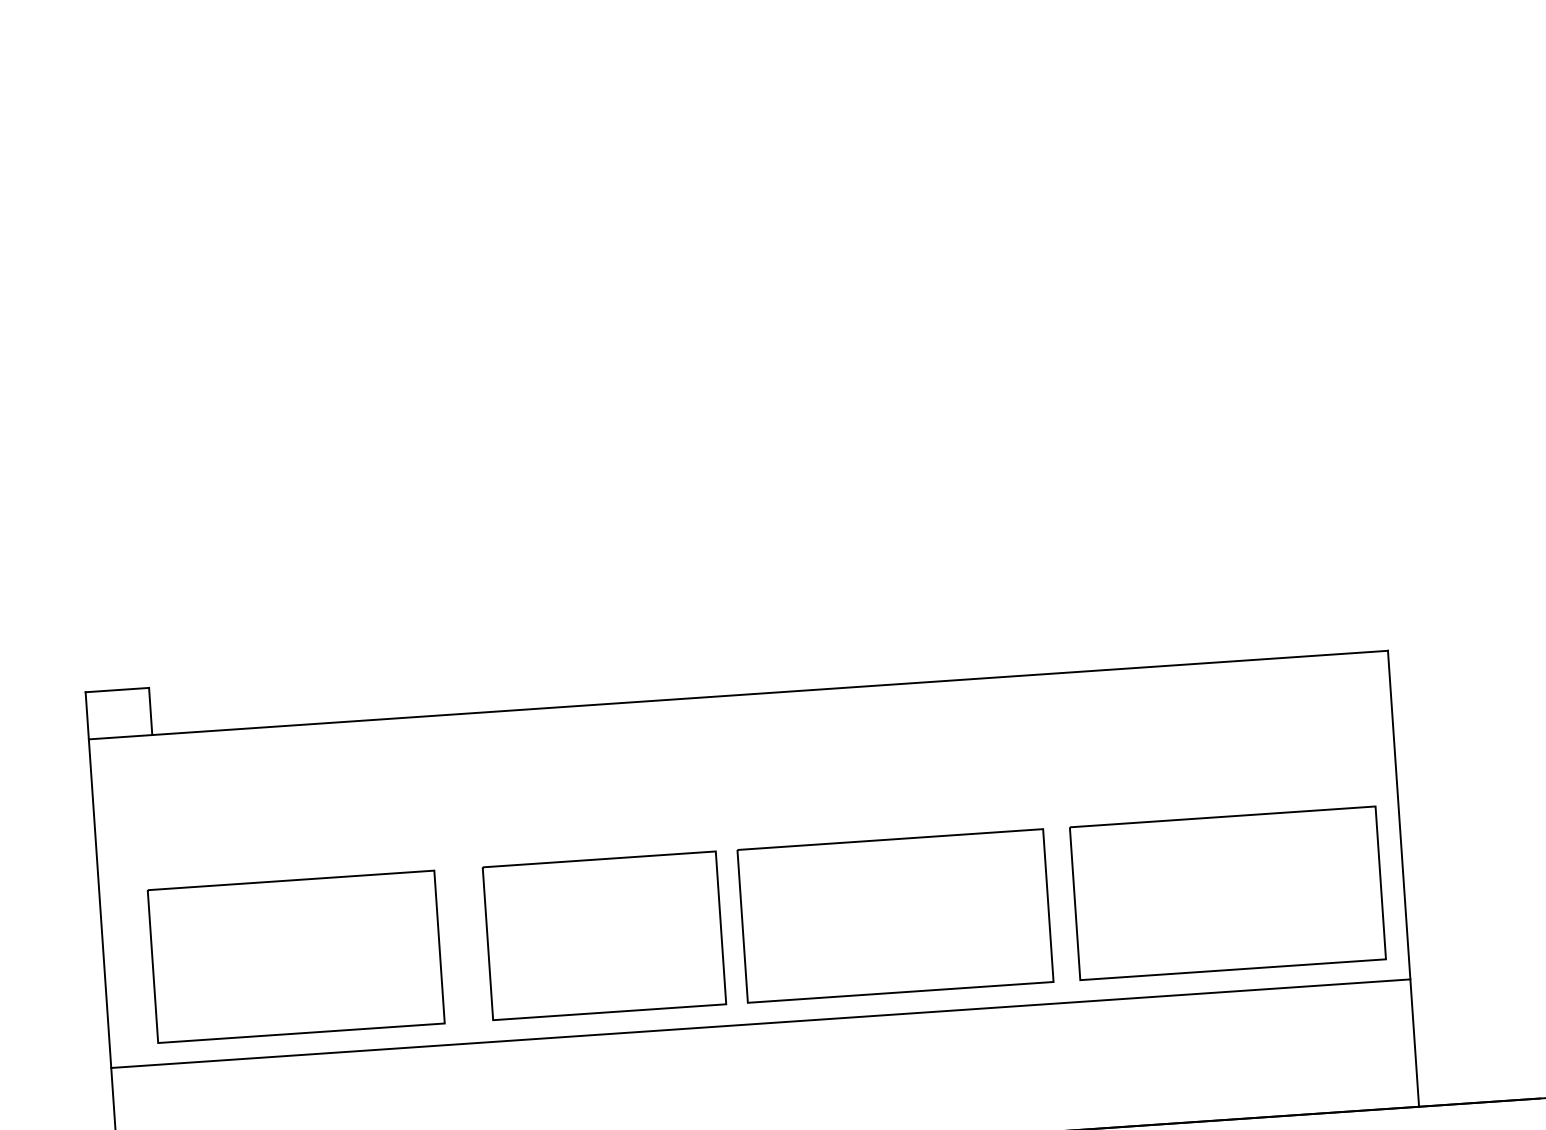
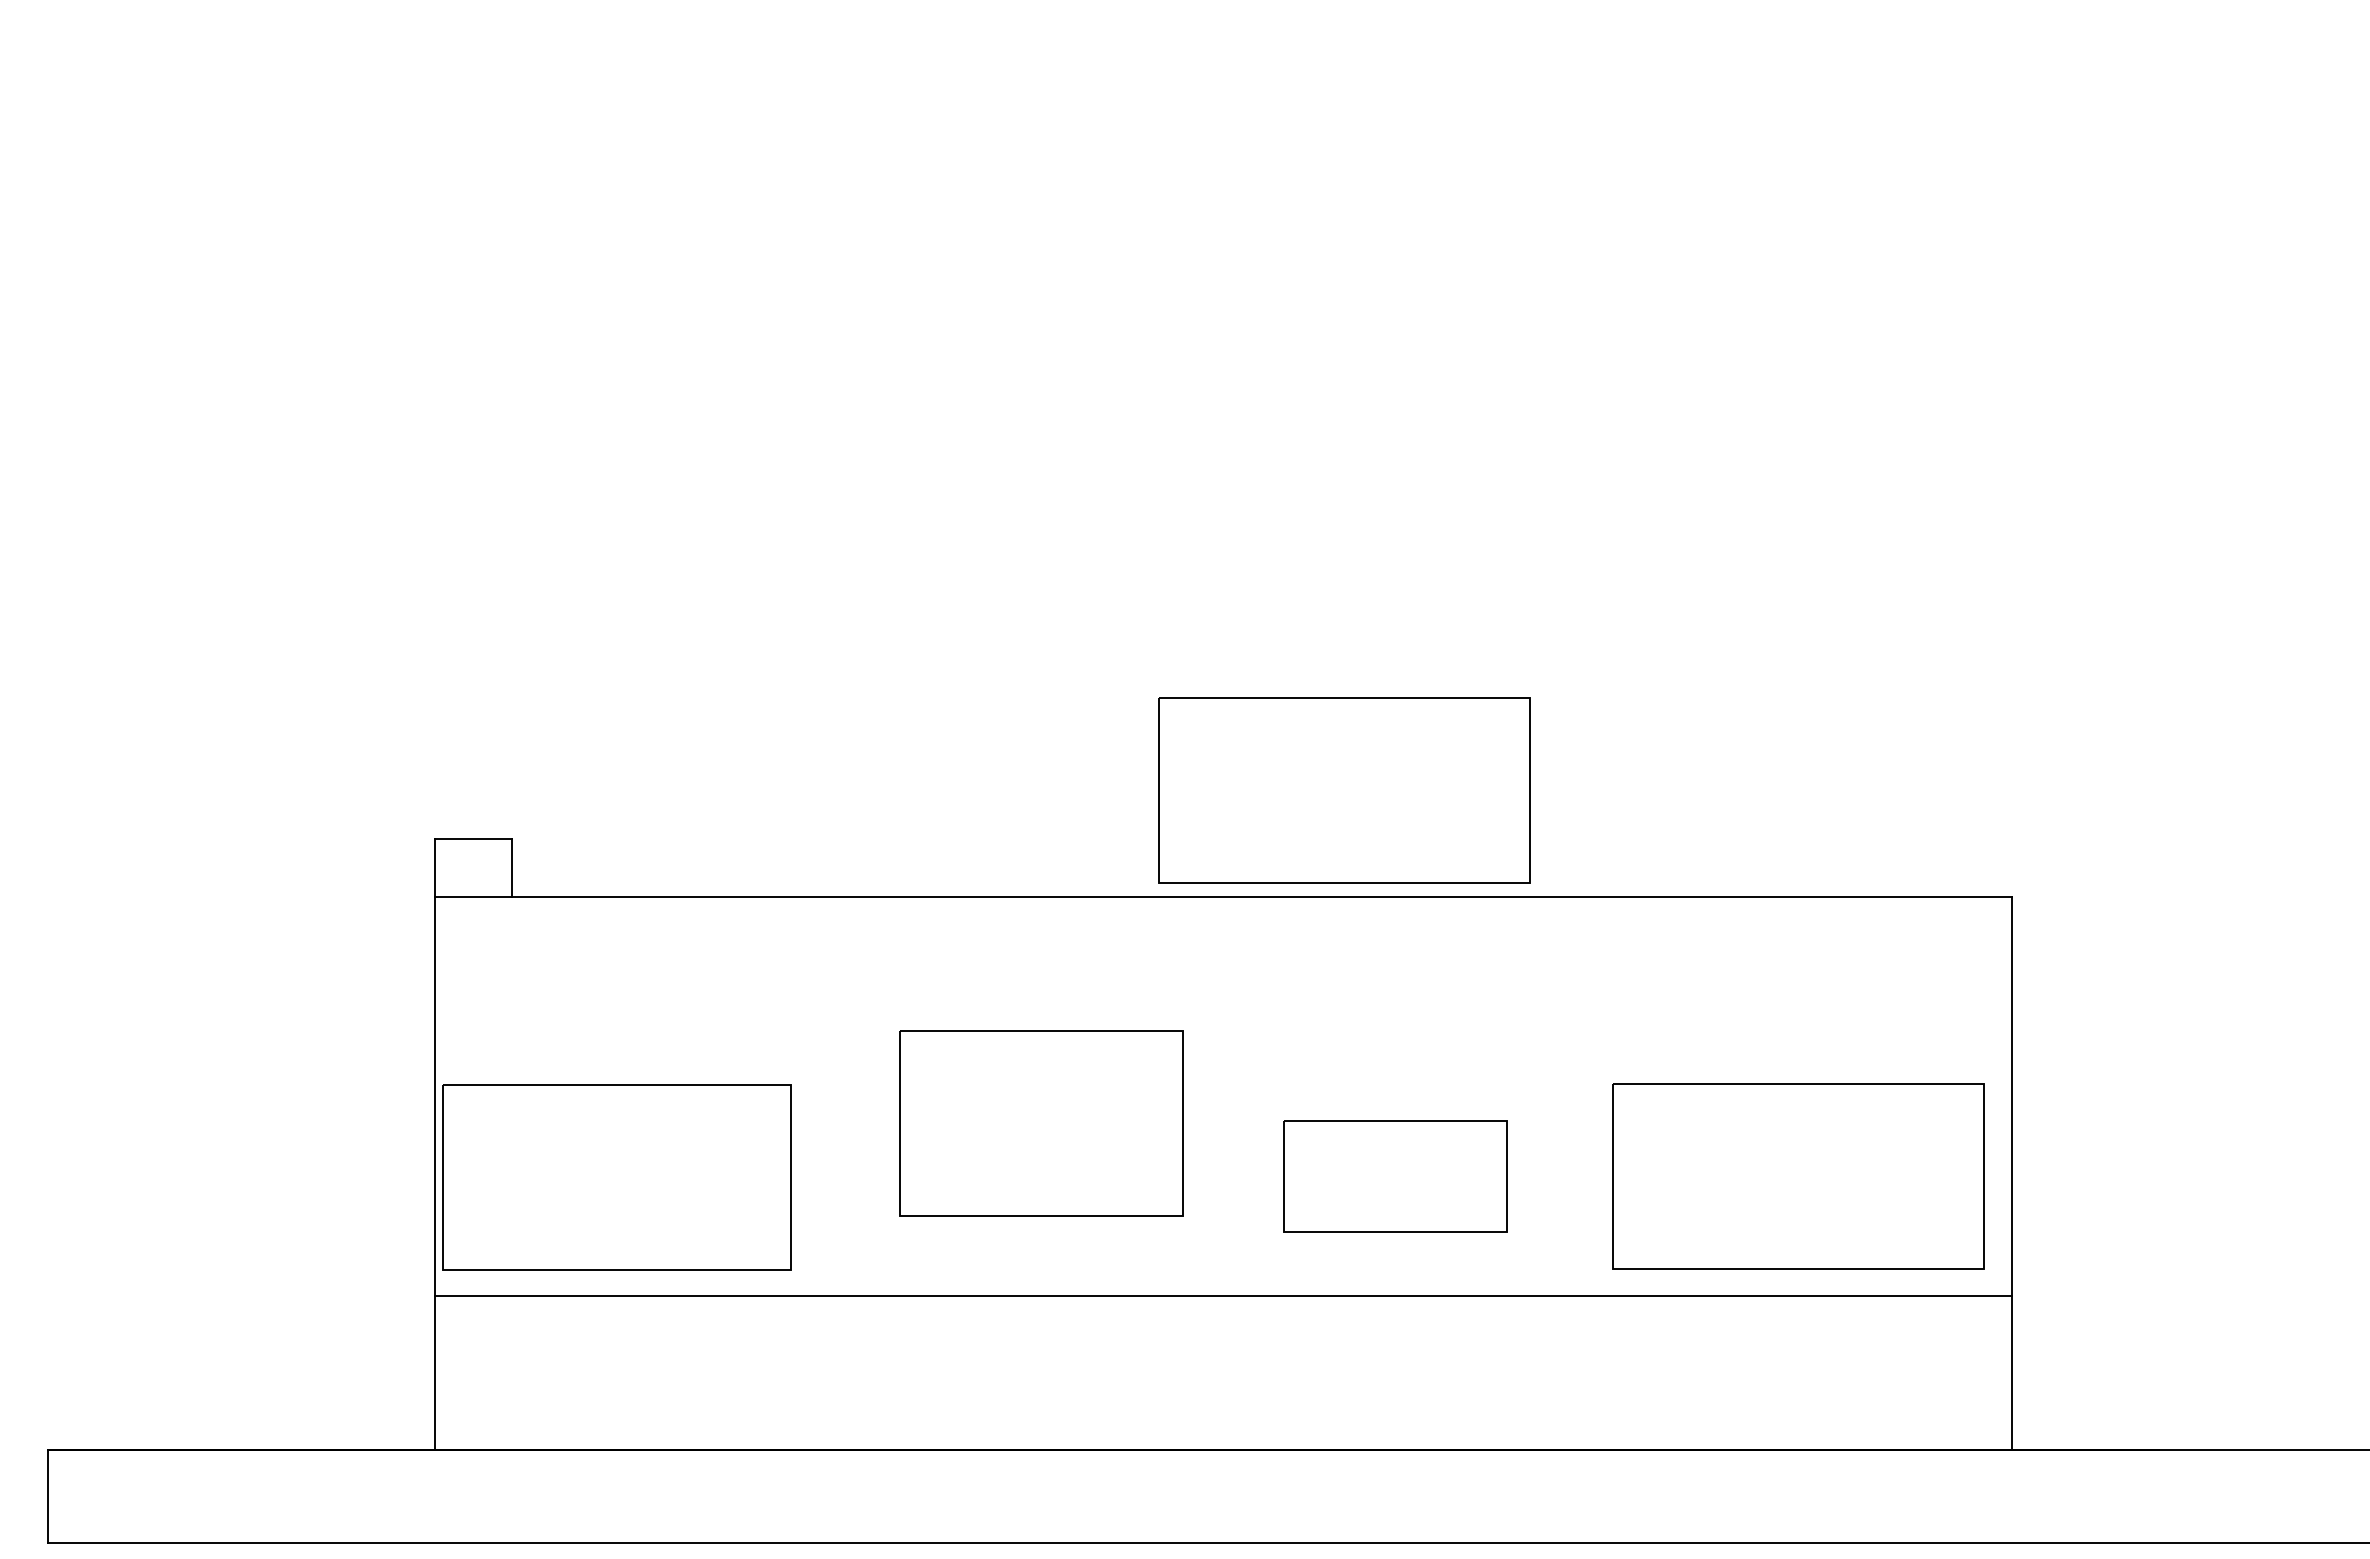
part: (832, 600) -> (1344, 790), added
part: (895, 915) -> (1395, 1176), size x0.6
part: (604, 935) -> (1041, 1123), moved
part: (296, 956) -> (616, 1177), moved

